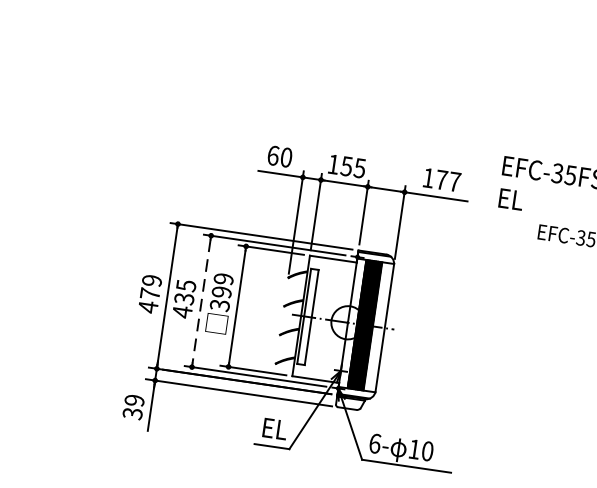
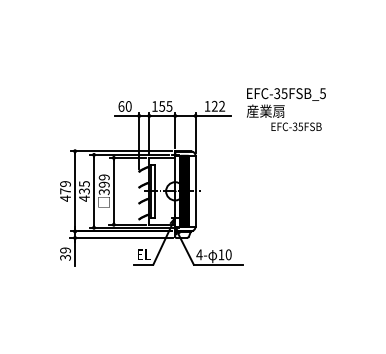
text: (448, 179) -> (218, 105), 177 -> 122
text: (531, 200) -> (265, 110), EL -> 産業扇
line: (202, 301) -> (94, 191), dashed -> solid
text: (375, 443) -> (199, 254), 6- -> 4-

